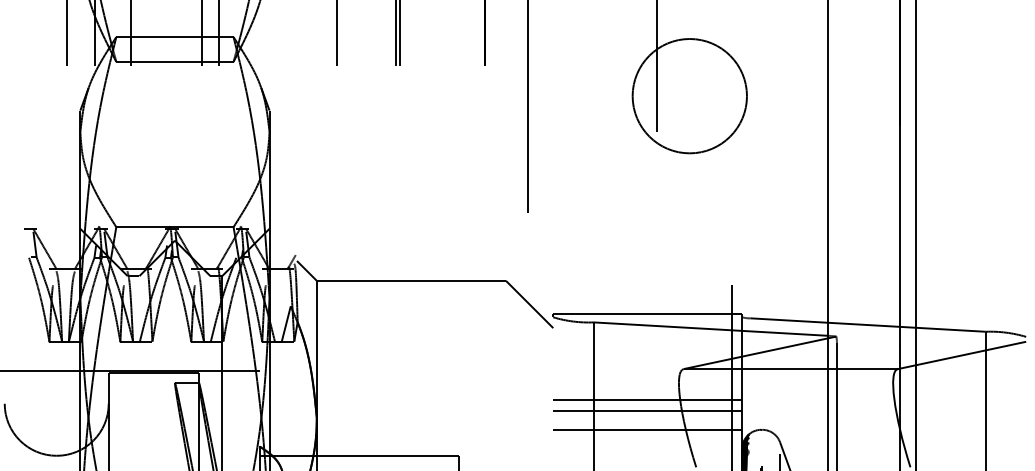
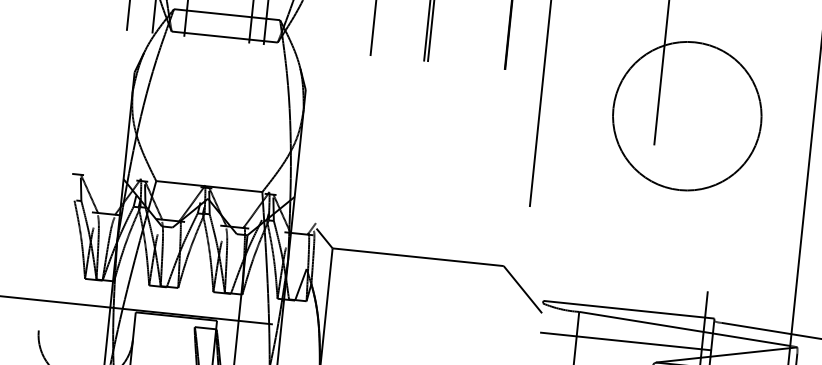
circle: (689, 95) -> (687, 115), size x1.43
line: (647, 349) -> (625, 341), added

